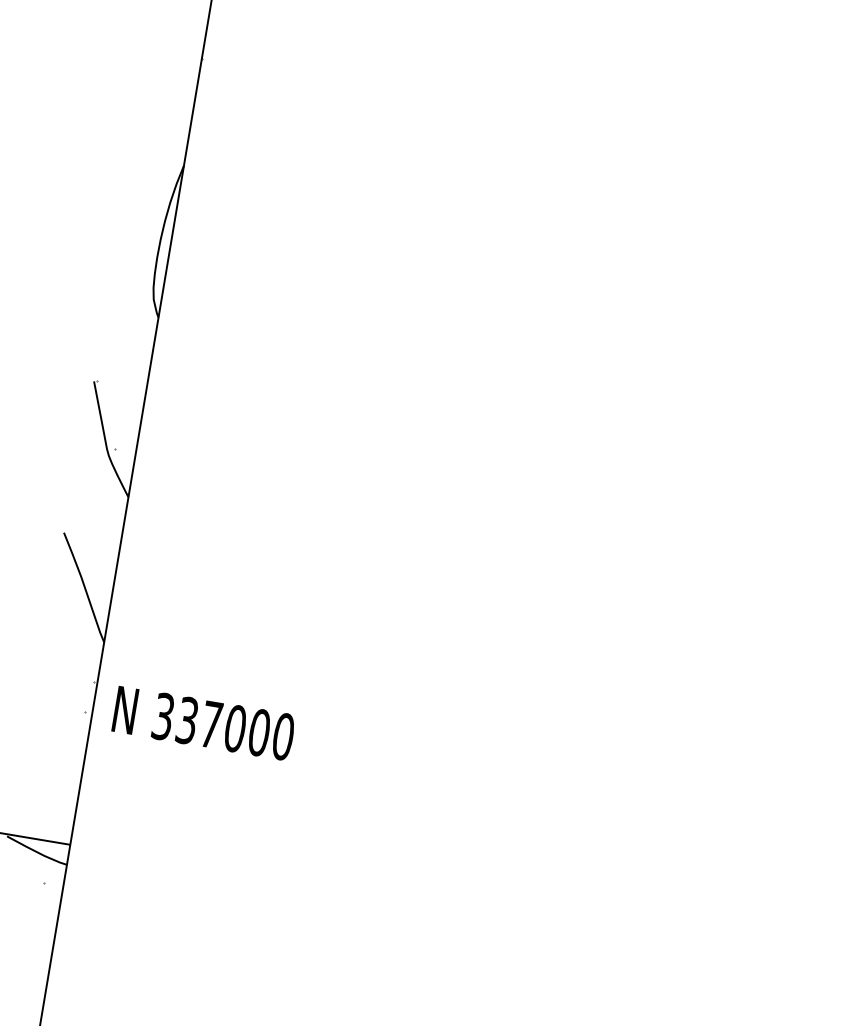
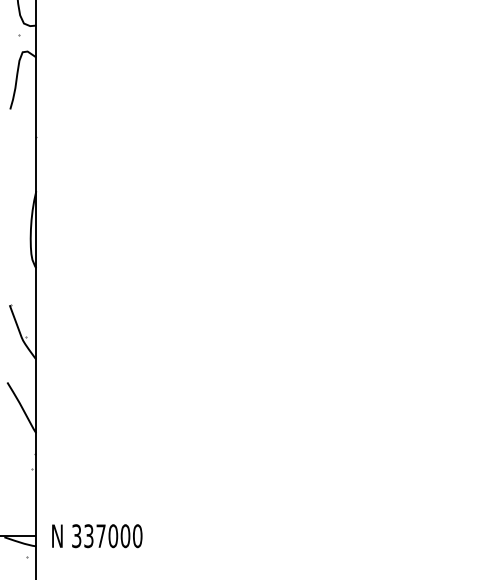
text: (204, 724) -> (97, 536), moved

